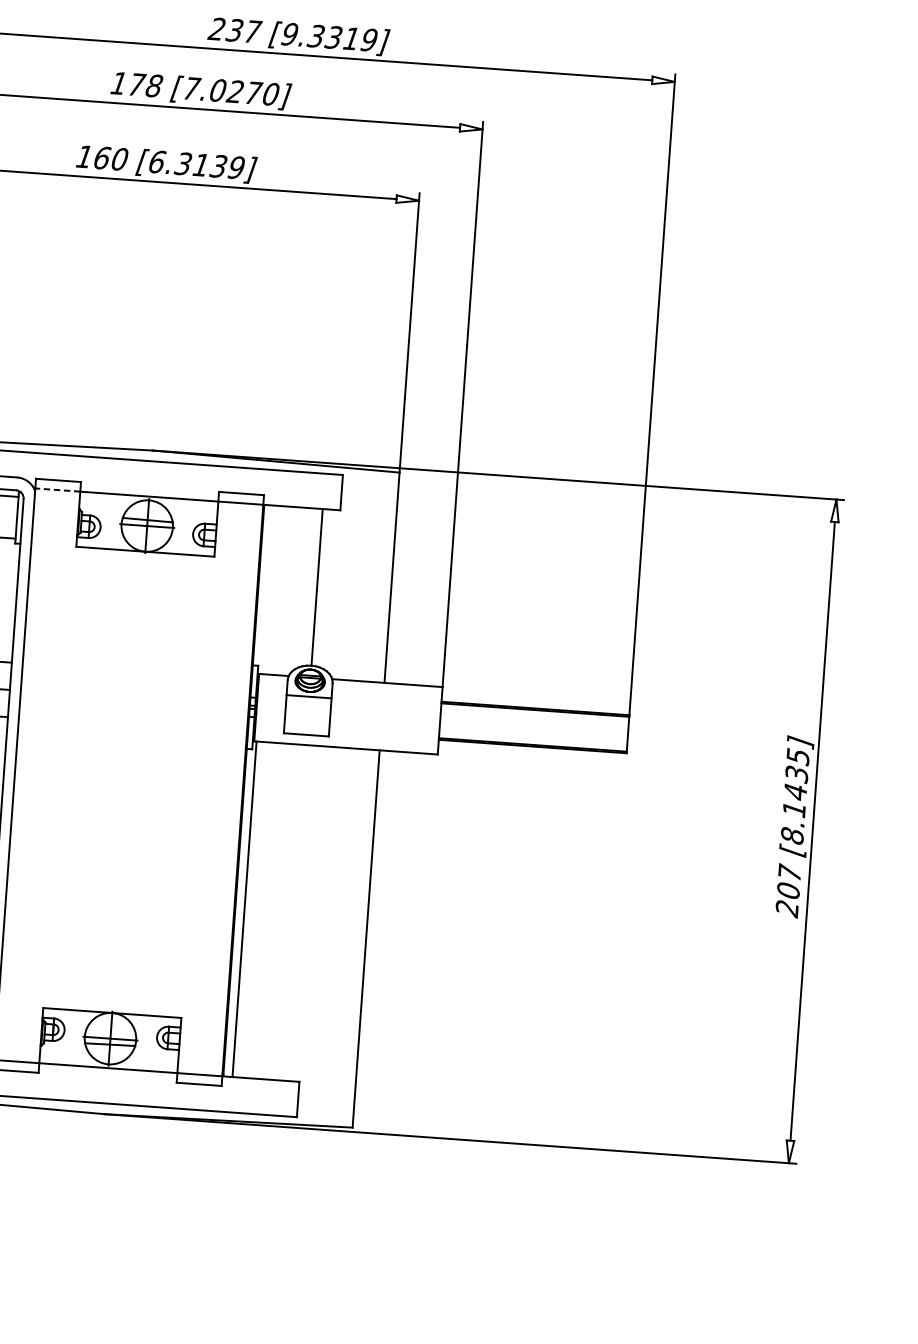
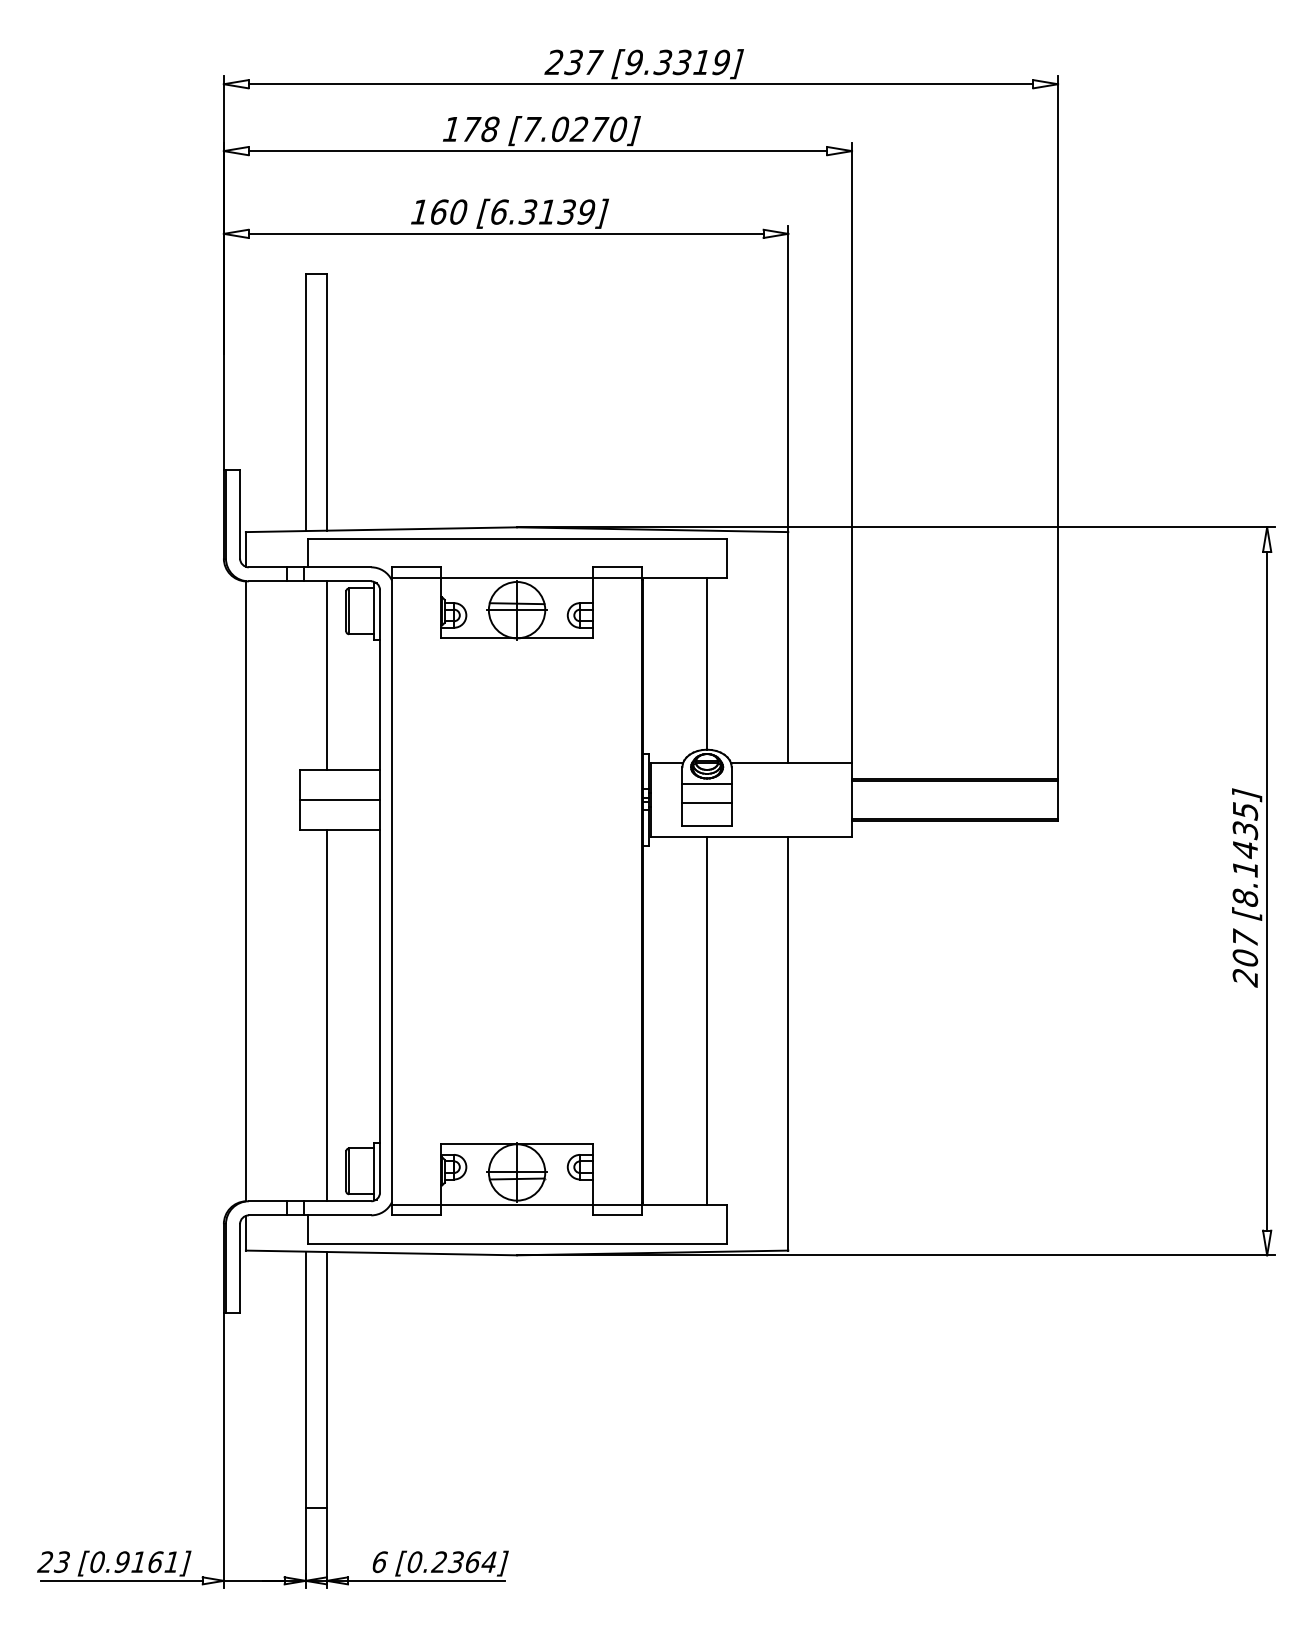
line: (57, 489) -> (416, 577), dashed -> solid
line: (307, 713) -> (706, 802), added
line: (244, 909) -> (707, 1020), moved

